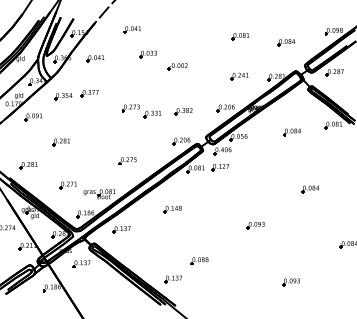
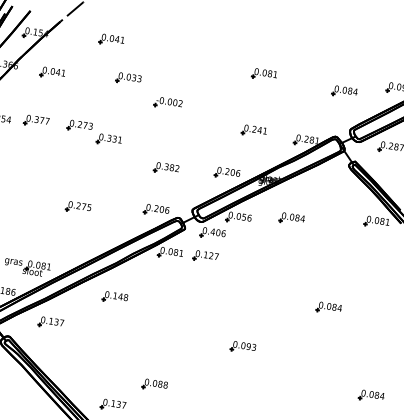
part: (286, 42) -> (345, 91), moved
part: (141, 111) -> (94, 133), moved
part: (291, 132) -> (291, 219), moved
part: (127, 160) -> (77, 206), moved
part: (172, 209) -> (114, 297), moved

